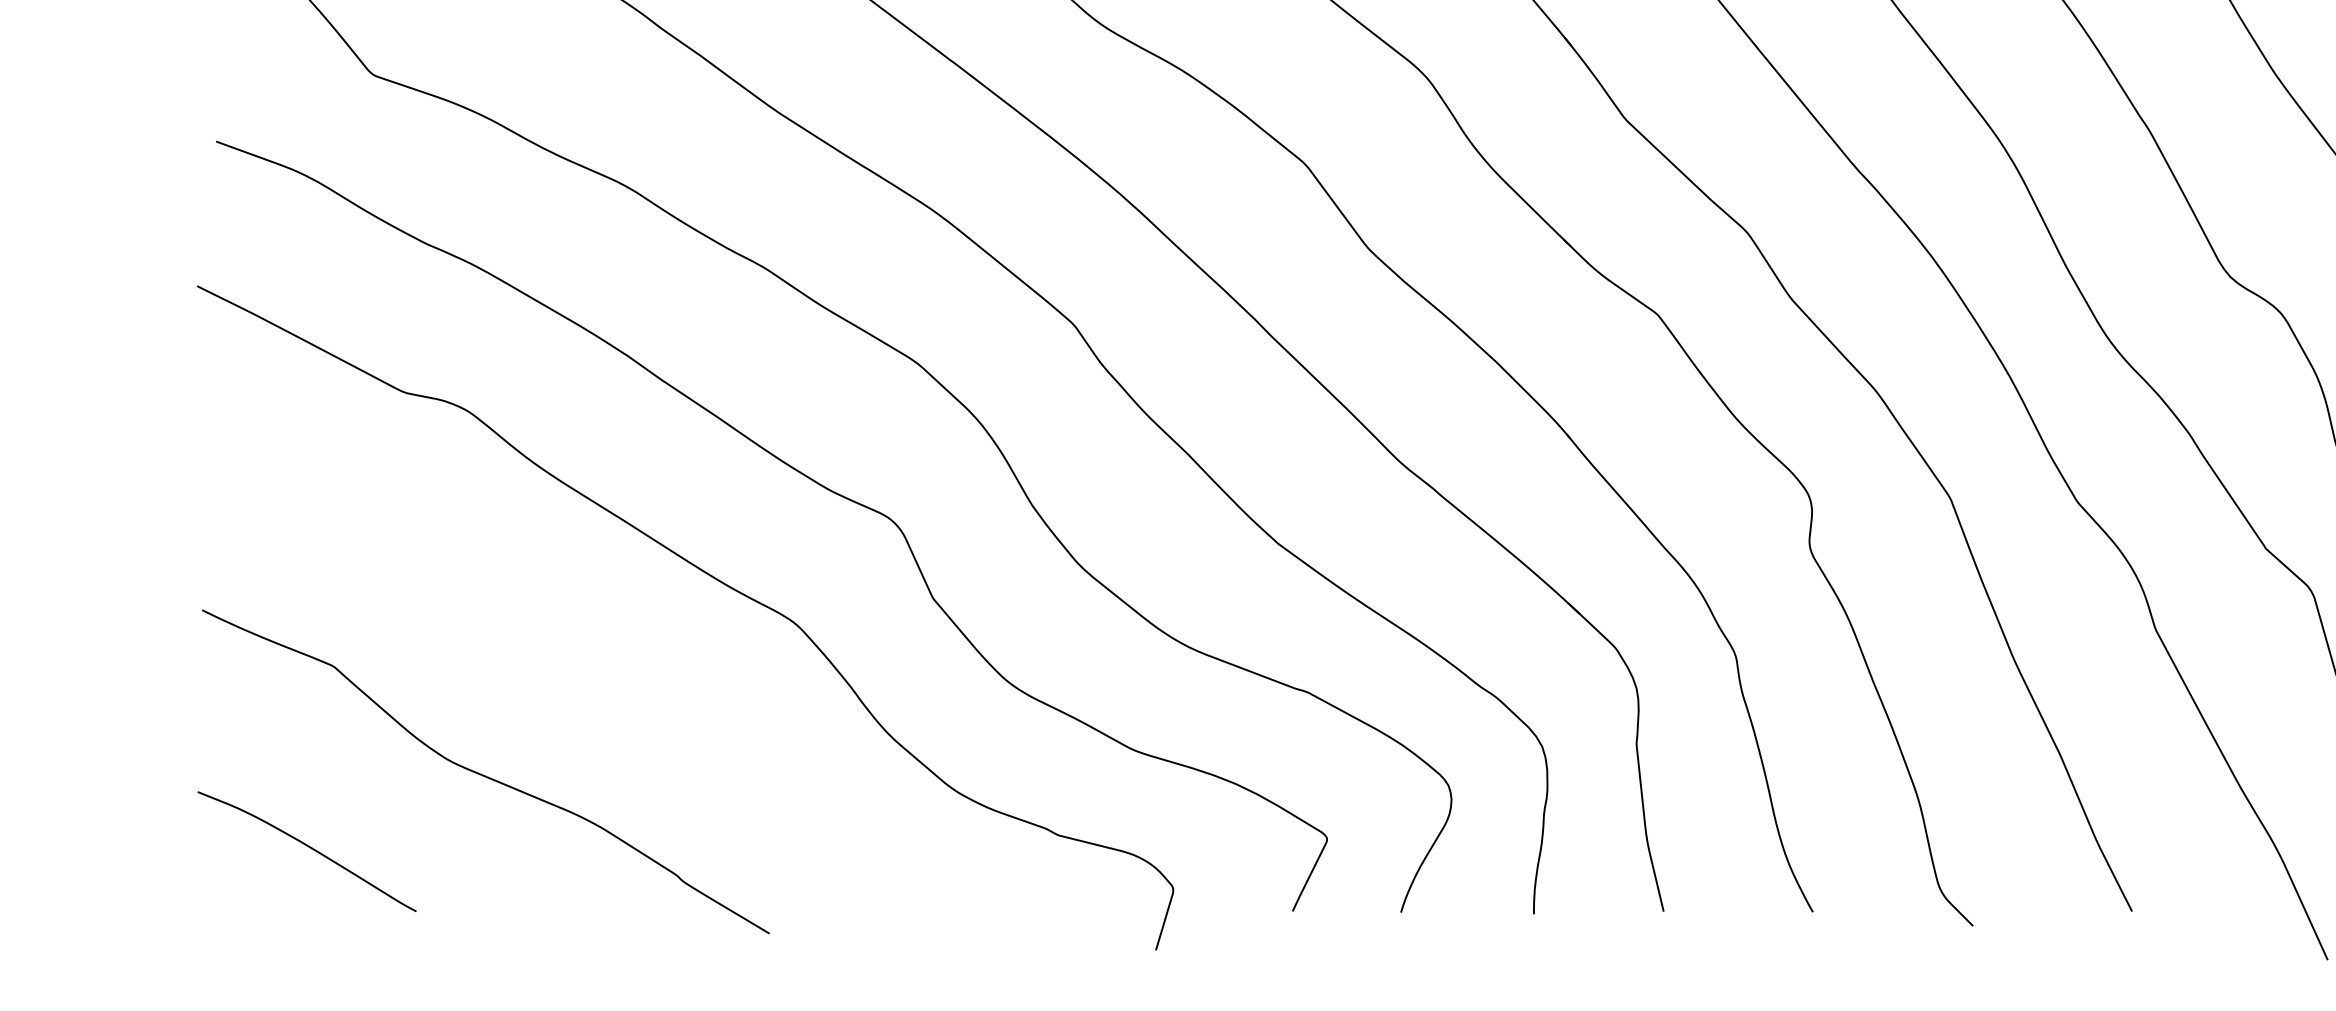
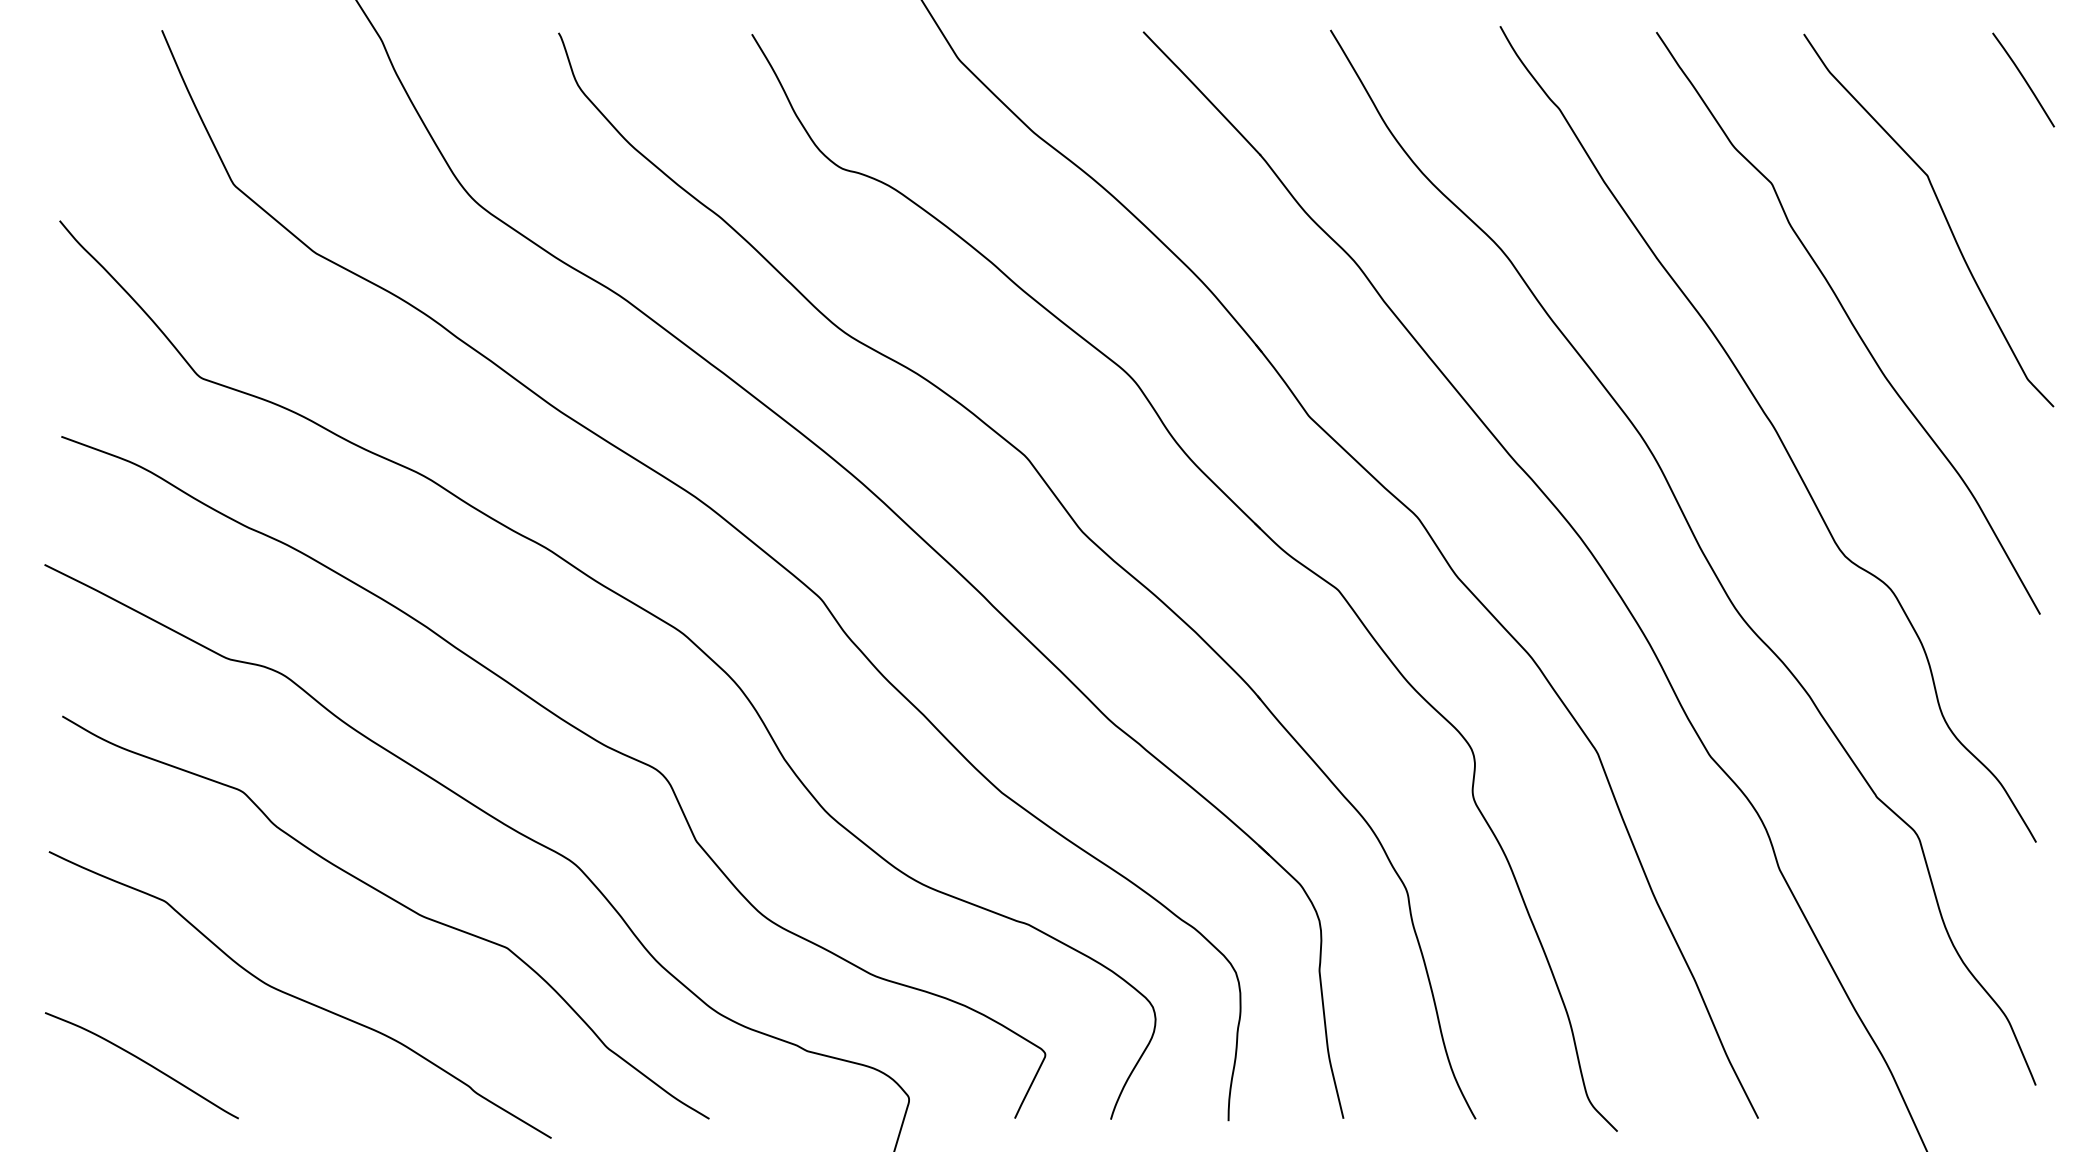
curve: (592, 666) -> (394, 901), added

